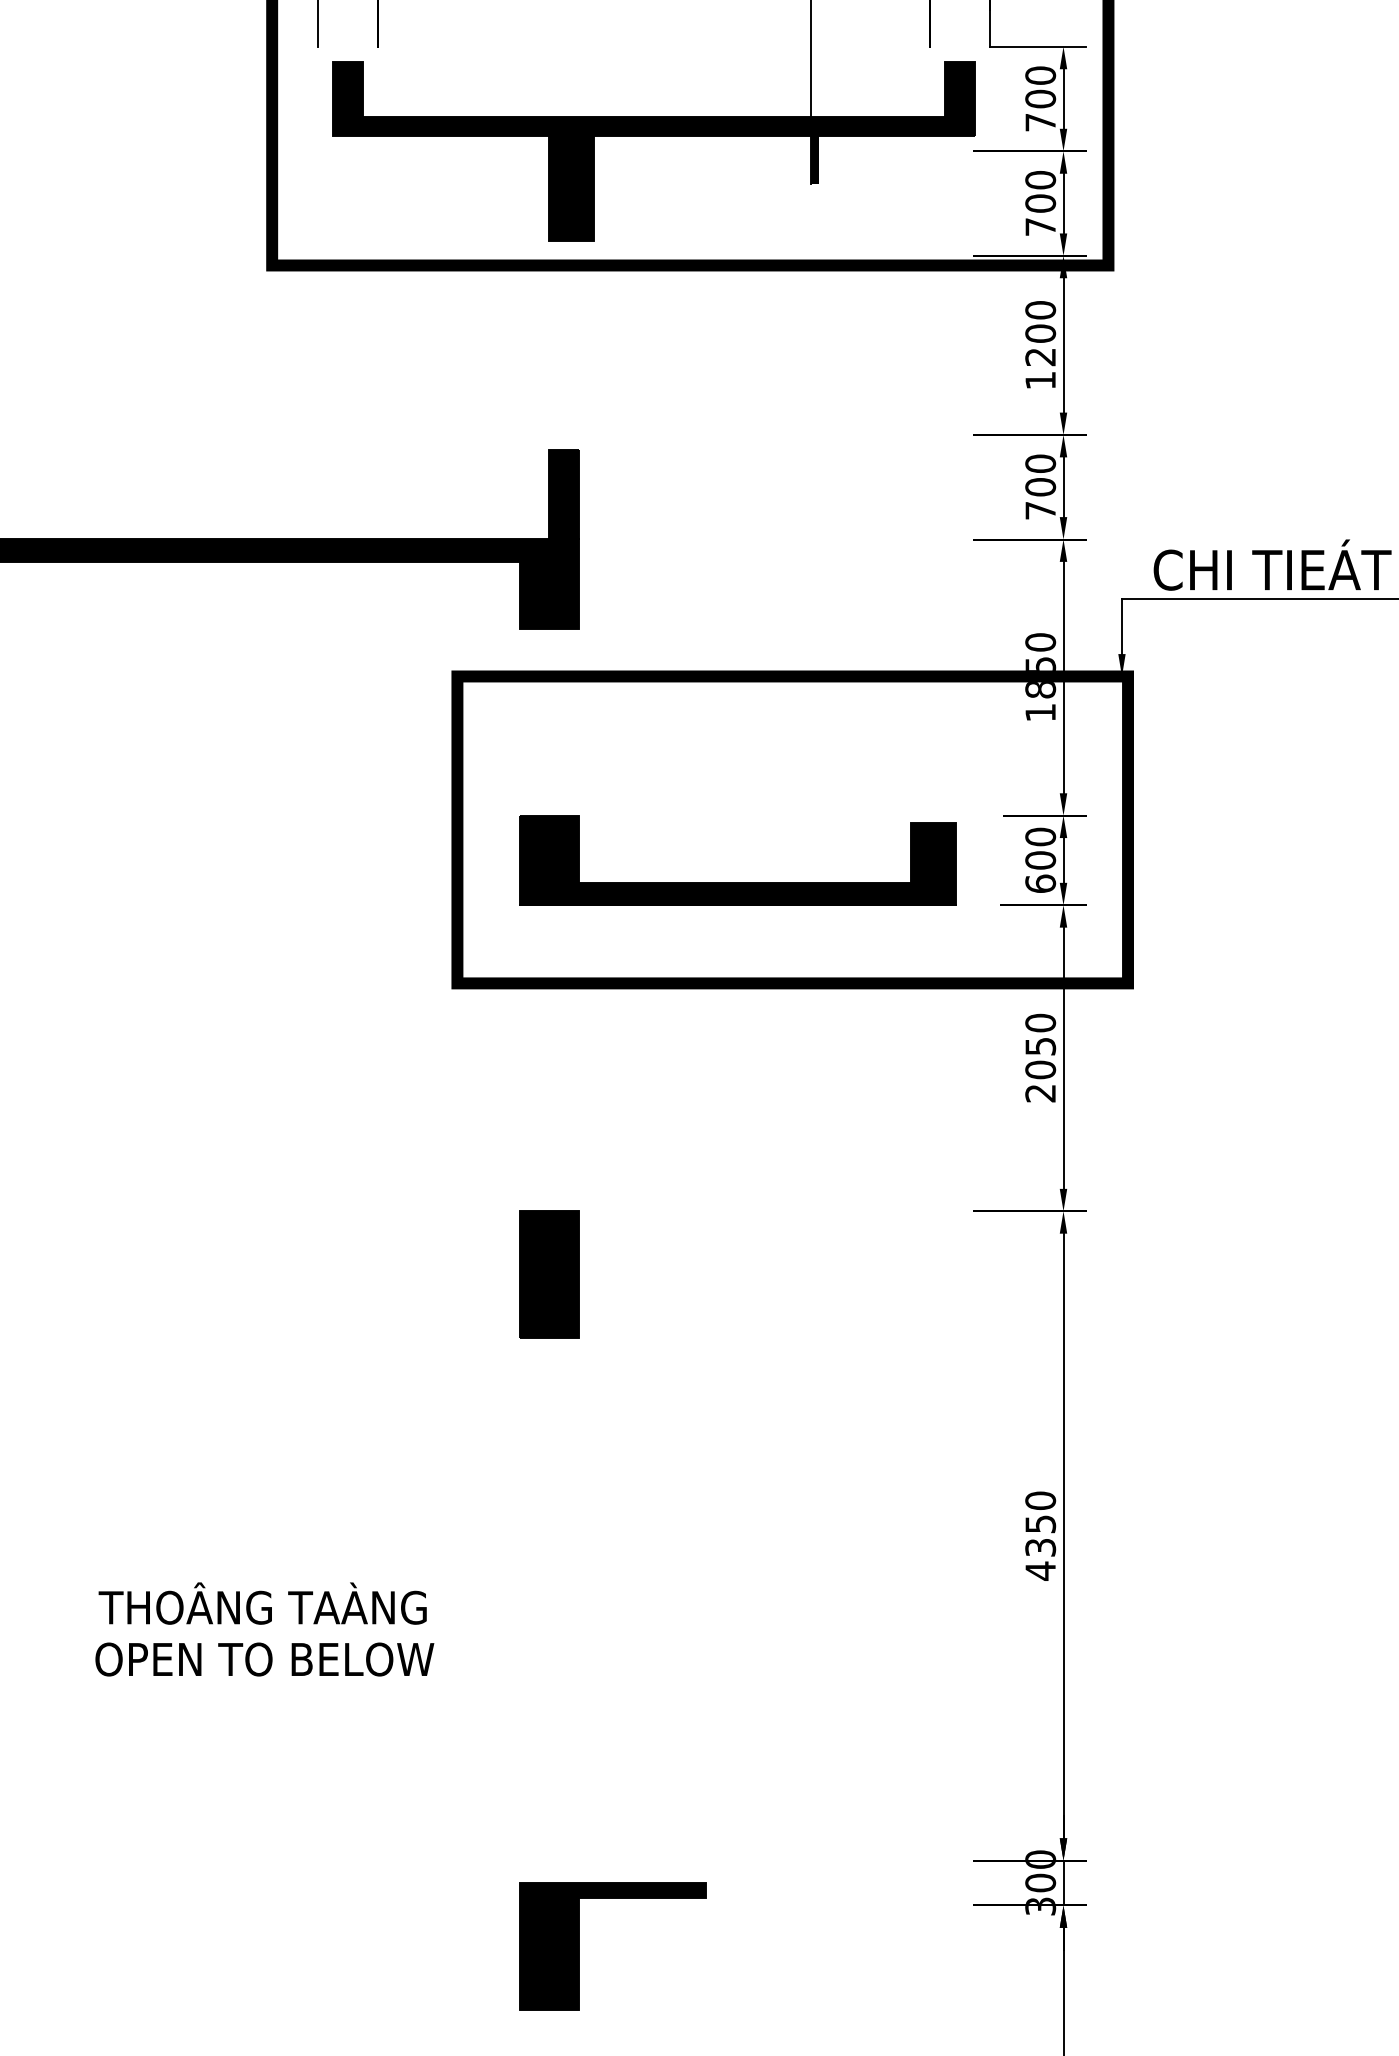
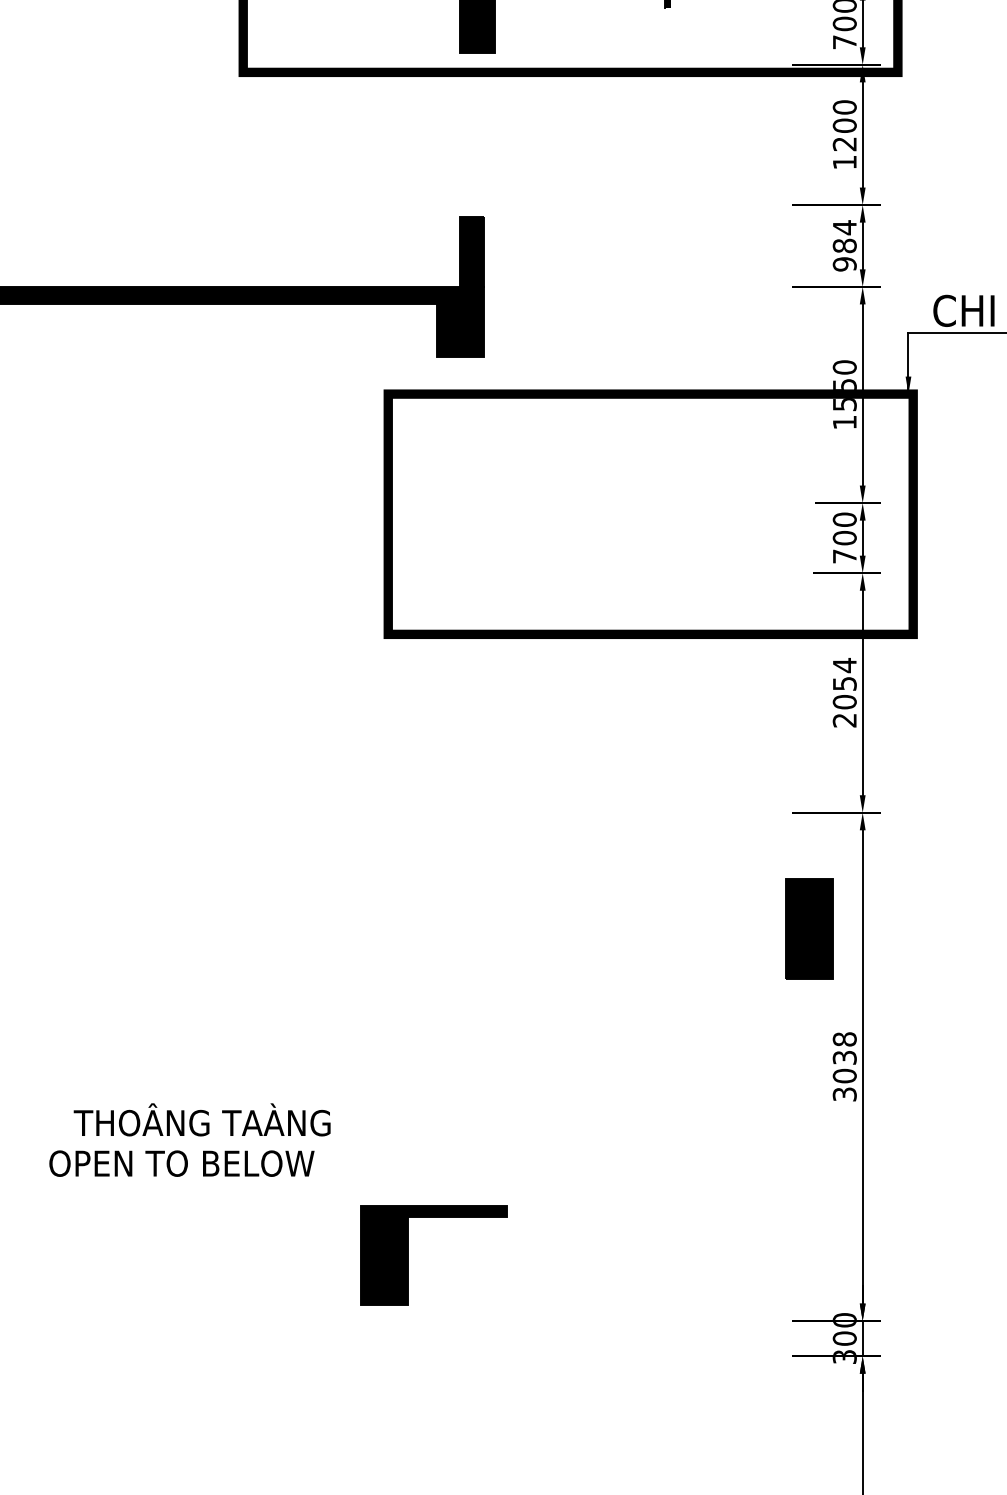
text: (1040, 486) -> (844, 245), 700 -> 984
text: (1040, 690) -> (844, 405), 1850 -> 1550
part: (737, 882) -> (607, 555), removed
text: (1040, 883) -> (844, 556), 600 -> 700
text: (1040, 1022) -> (844, 664), 2050 -> 2054
part: (549, 1274) -> (809, 928), moved
text: (1040, 1535) -> (844, 1066), 4350 -> 3038
text: (262, 1603) -> (202, 1119), moved
text: (264, 1659) -> (181, 1163), moved
part: (579, 1946) -> (407, 1255), moved

